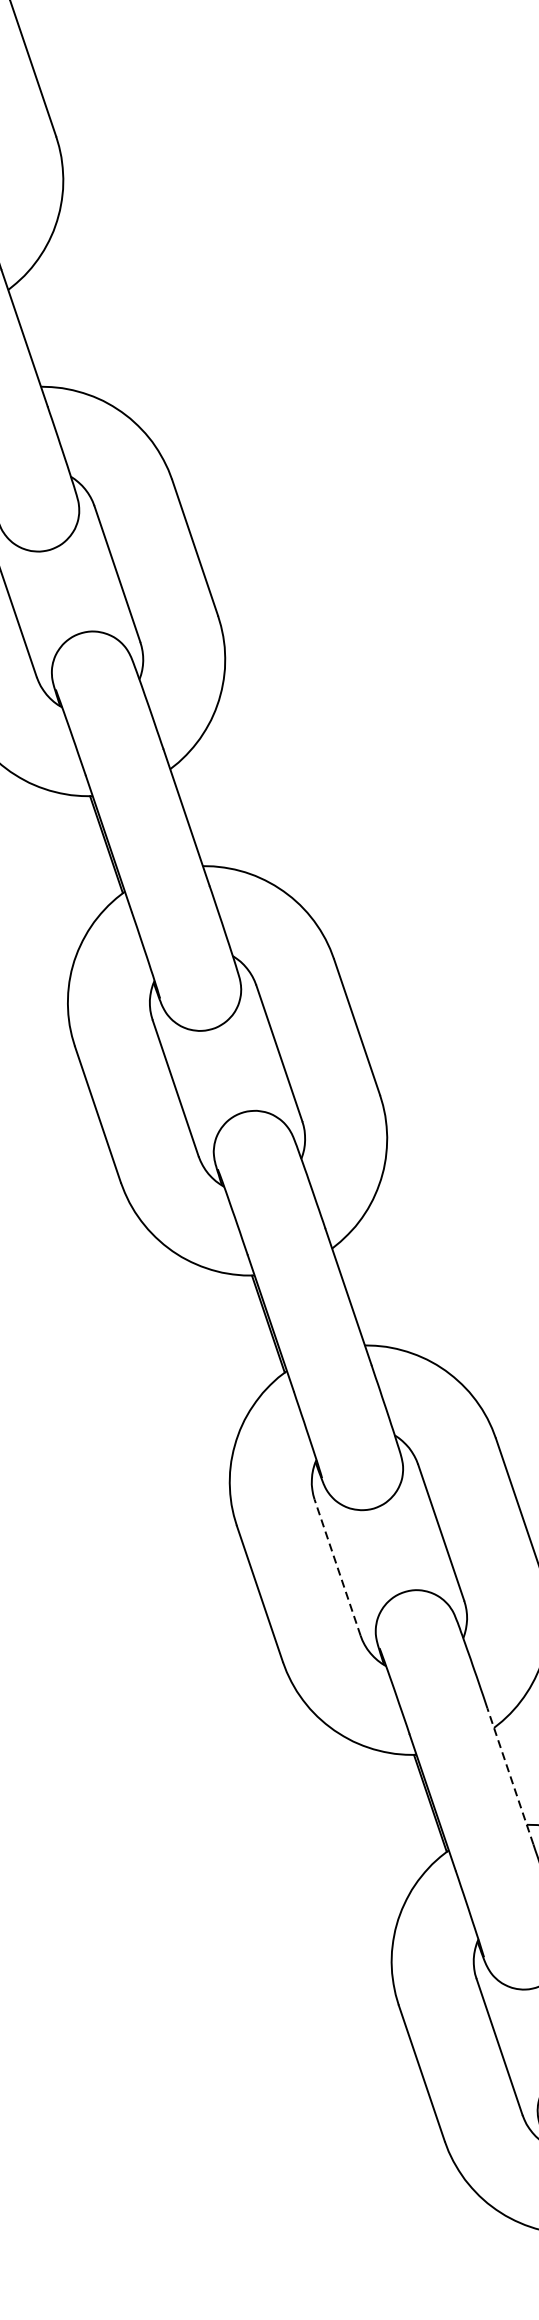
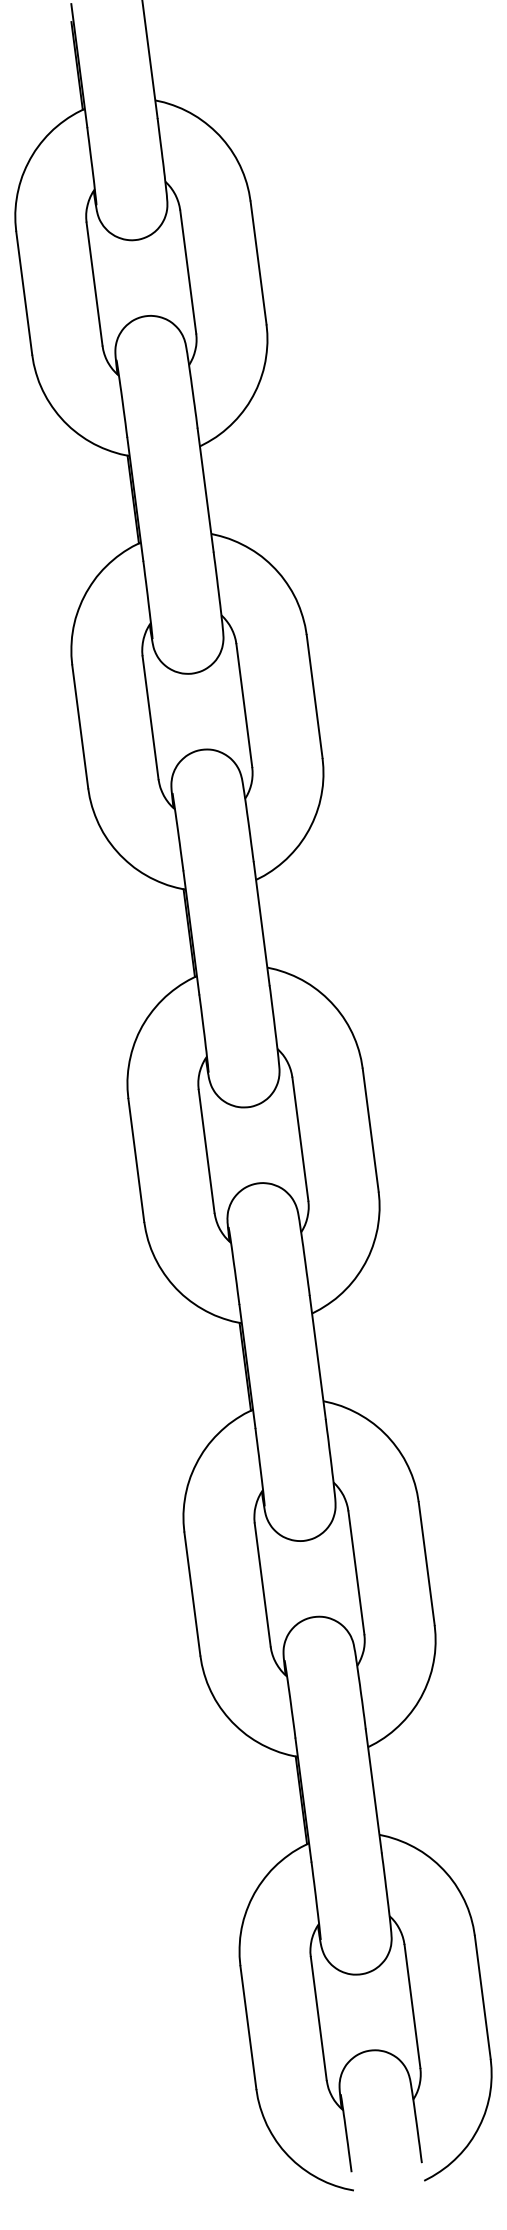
line: (337, 1567) -> (262, 1584), dashed -> solid
line: (509, 1775) -> (373, 1790), dashed -> solid

